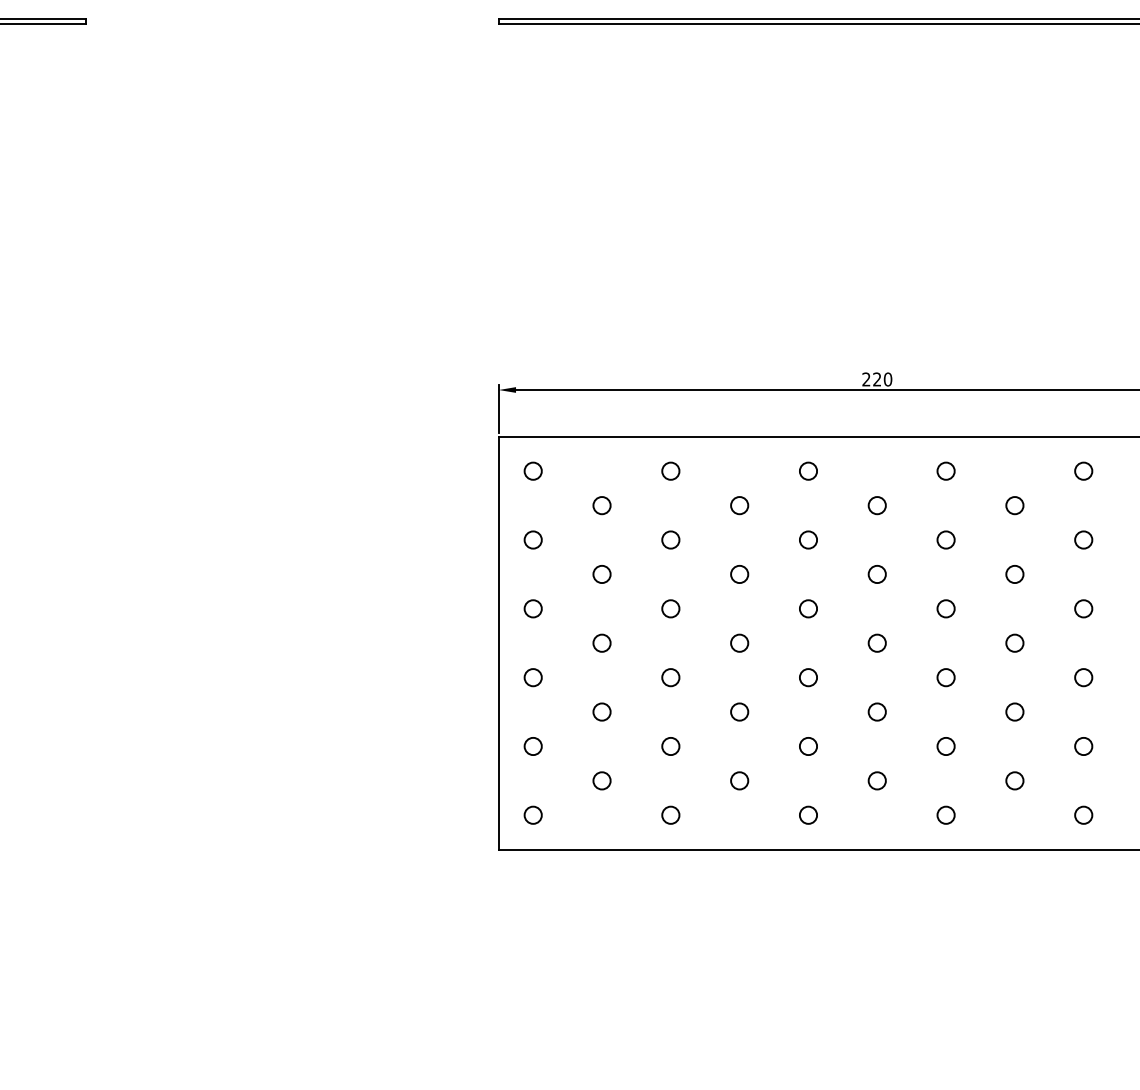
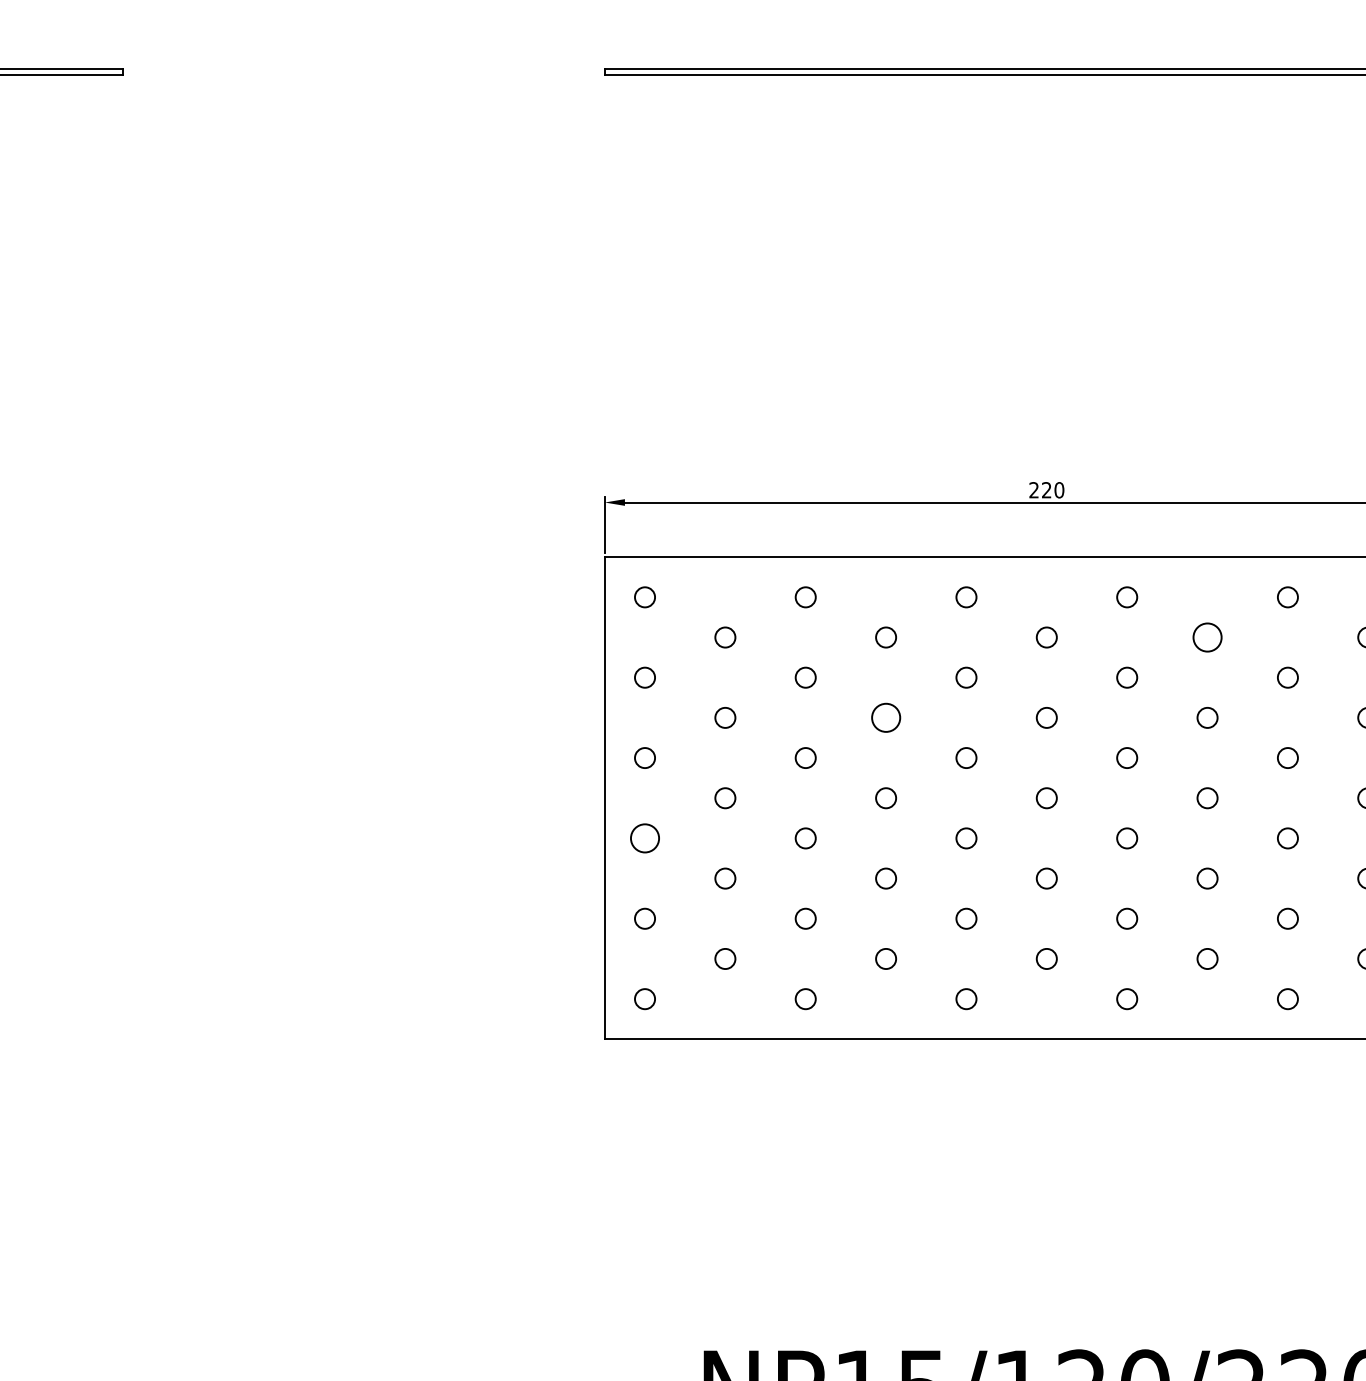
circle: (1014, 505) -> (1207, 637), size x1.4
circle: (739, 574) -> (885, 717), size x1.4
circle: (532, 677) -> (644, 838), size x1.4

